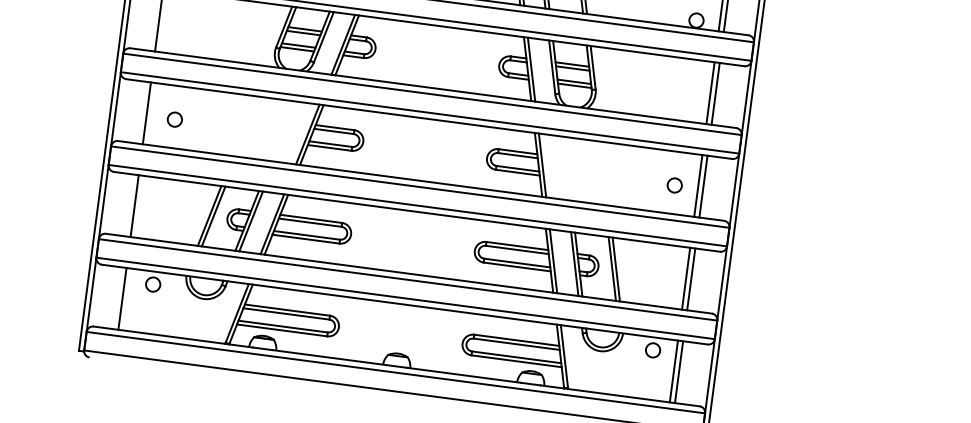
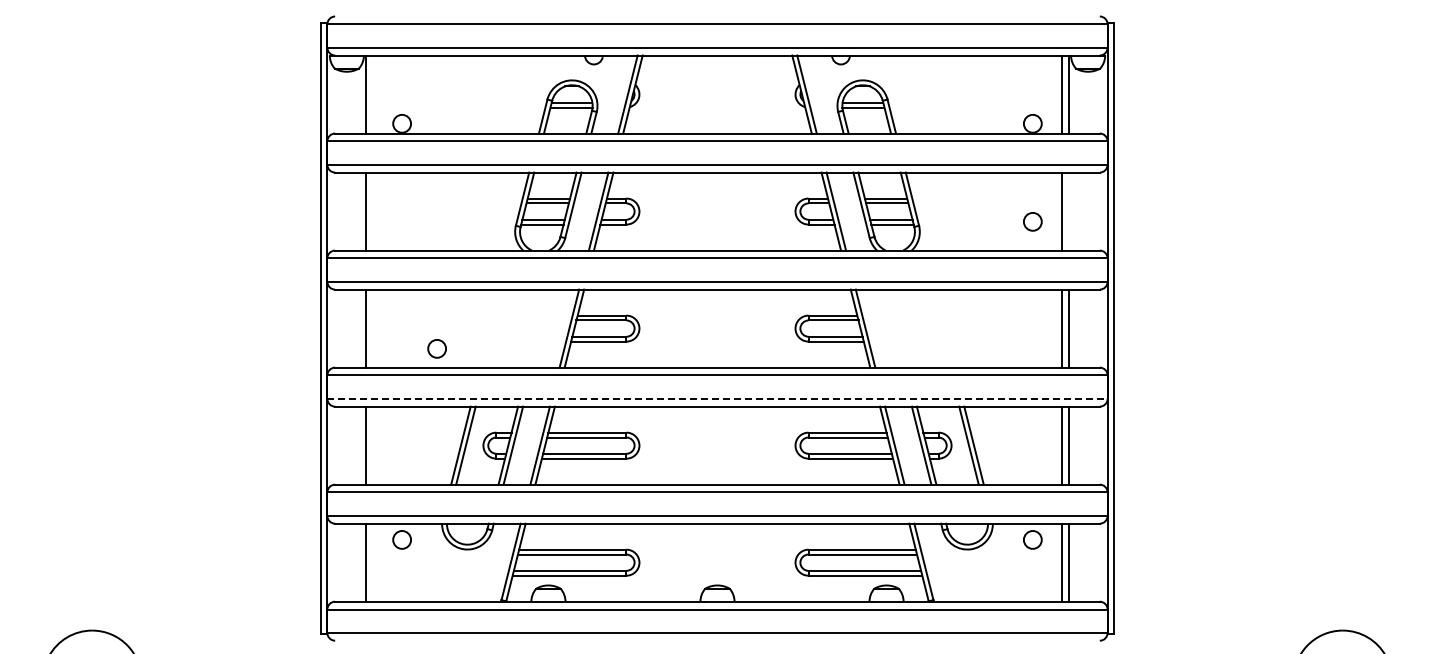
line: (715, 93) -> (1068, 211), removed
circle: (174, 119) -> (436, 348), moved
circle: (674, 185) -> (1032, 221), moved
line: (417, 205) -> (717, 398), solid -> dashed

